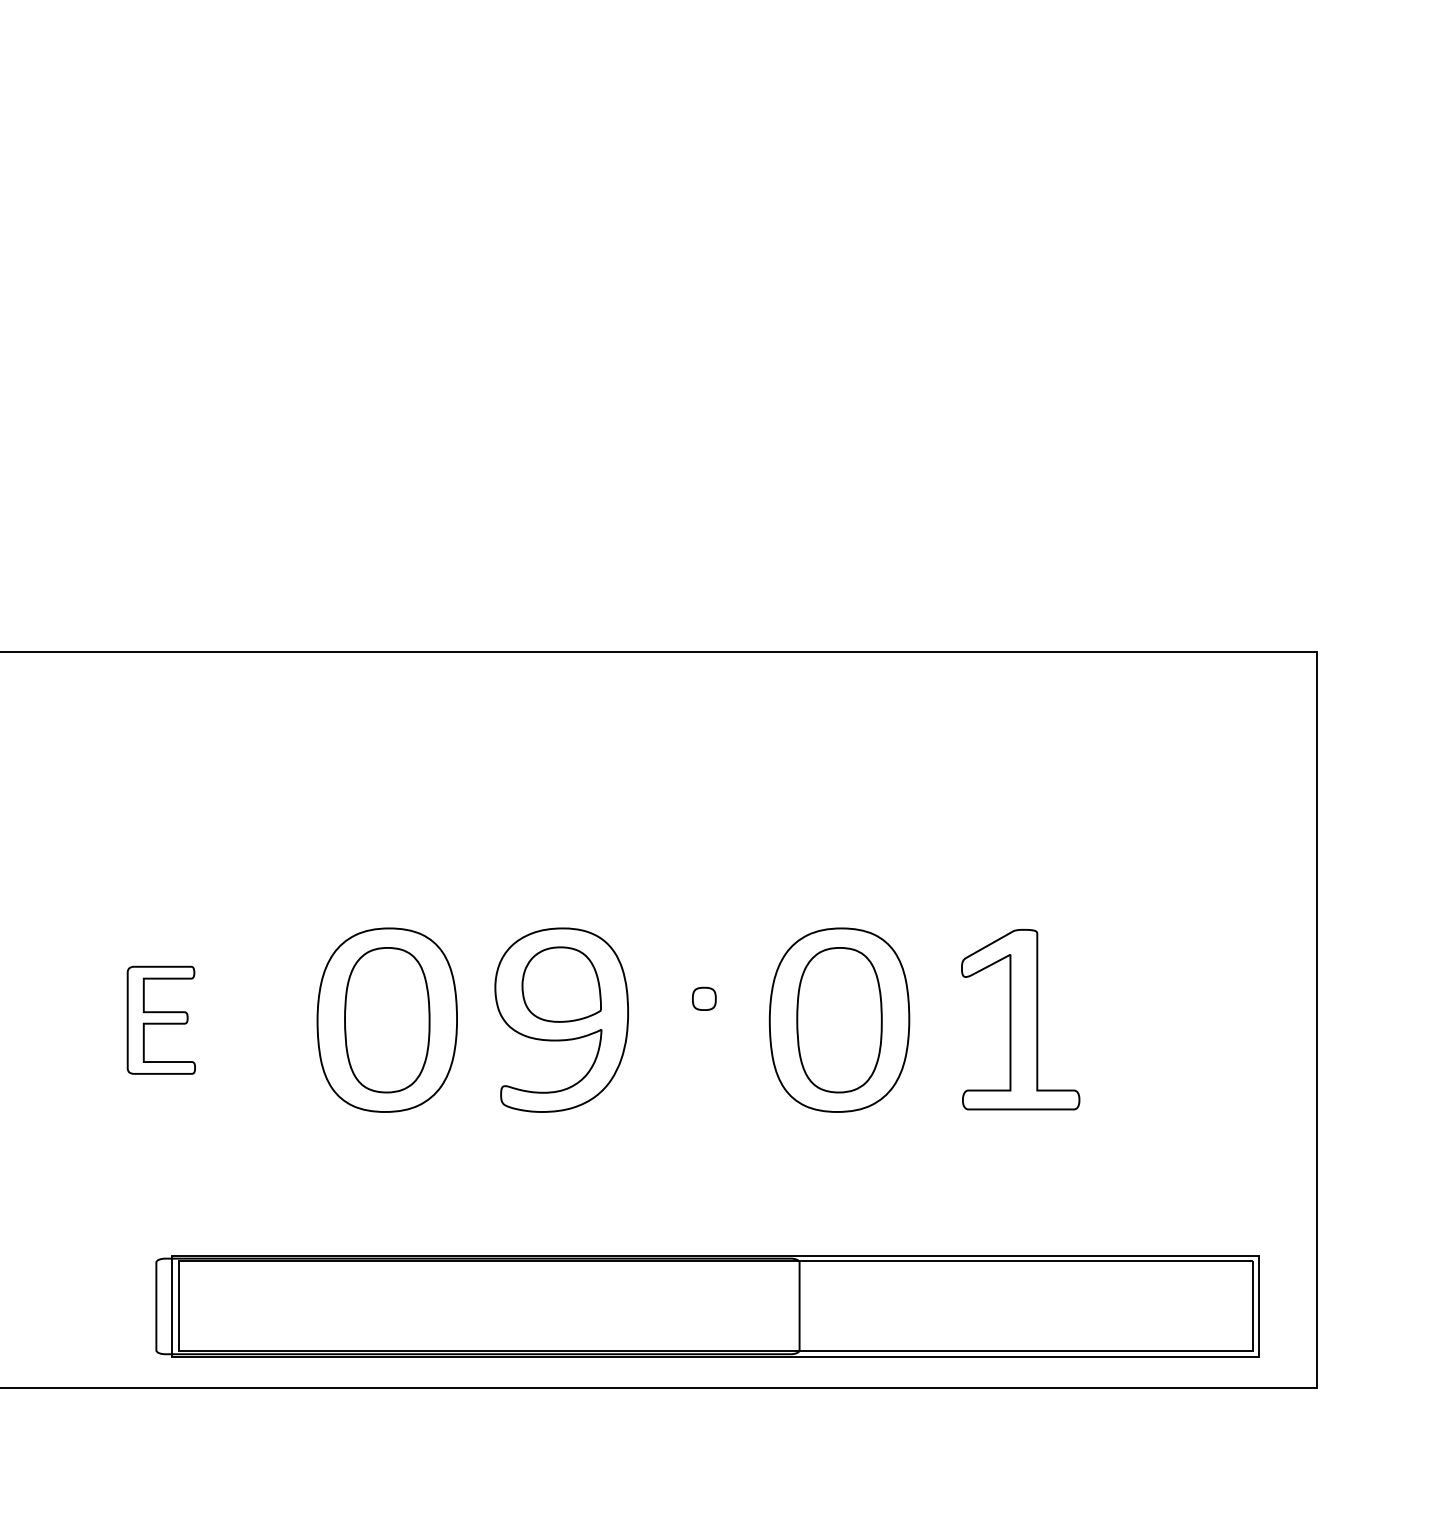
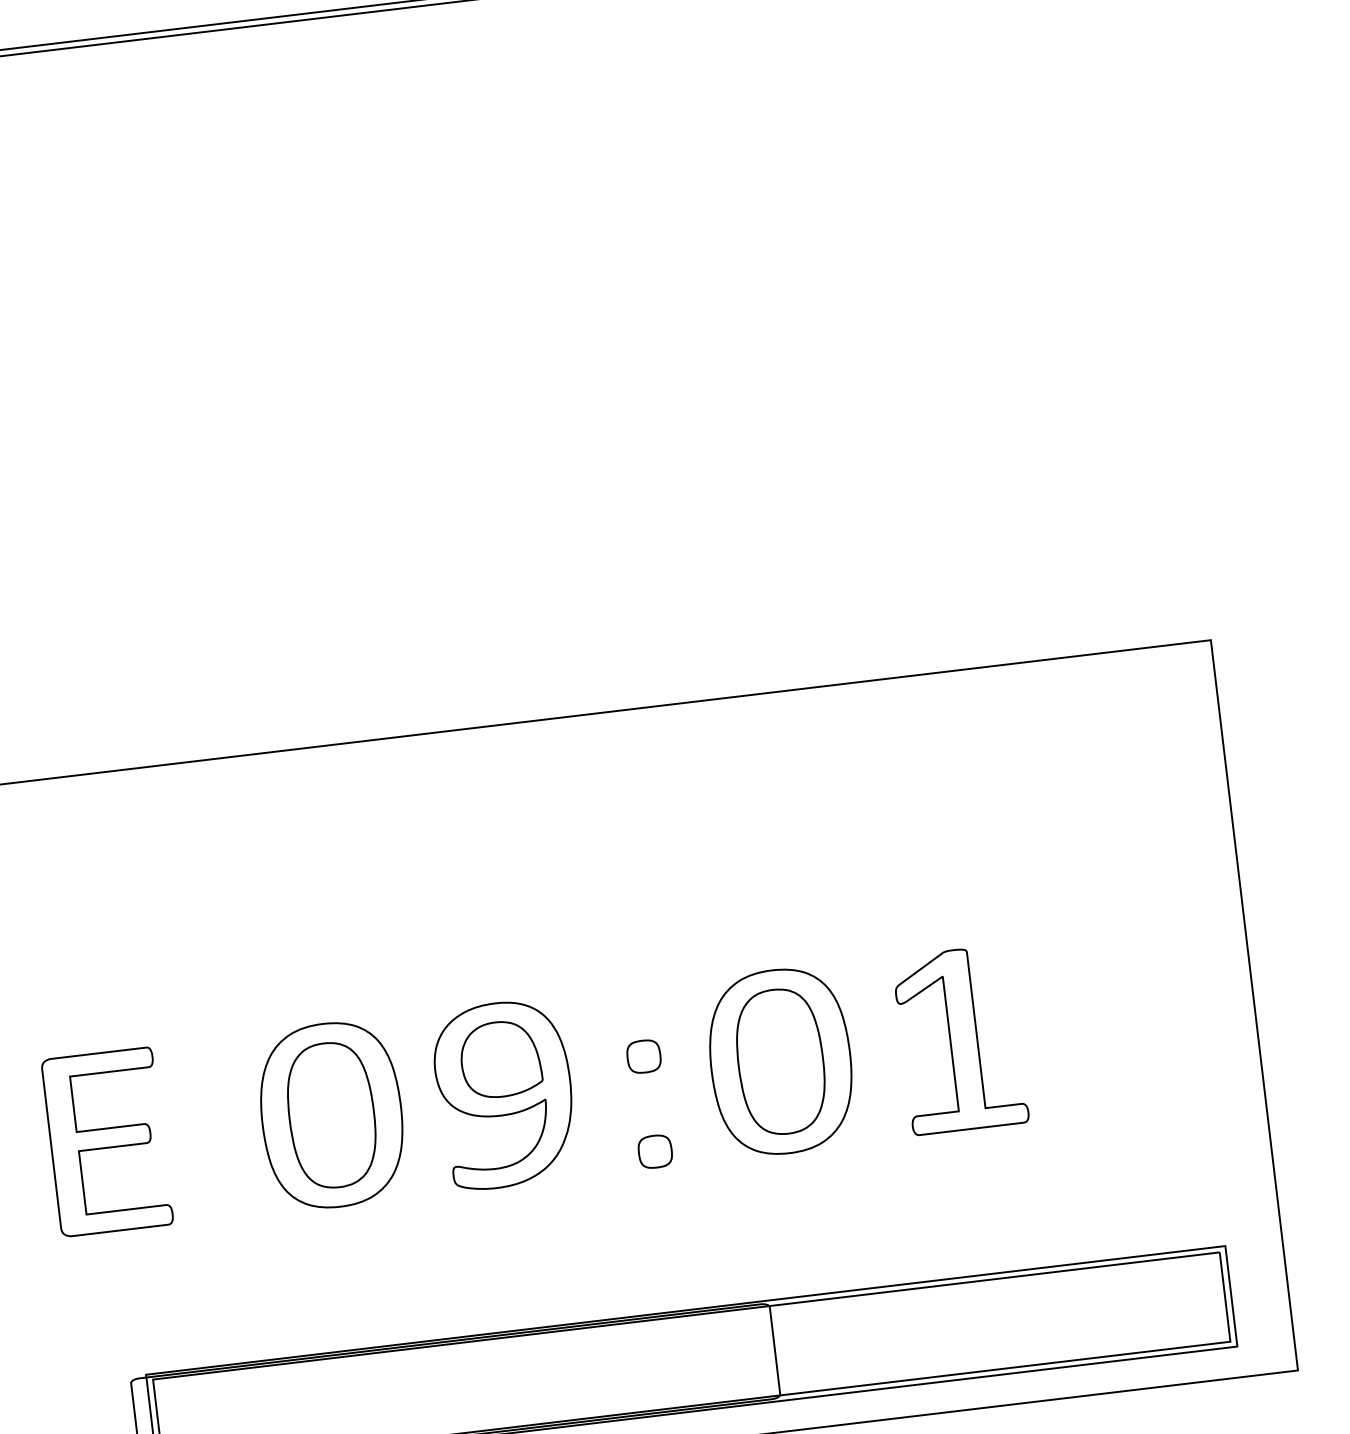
part: (704, 998) -> (644, 1056), size x1.43
part: (161, 1020) -> (107, 1142), size x1.67
part: (704, 1094) -> (655, 1151), added

